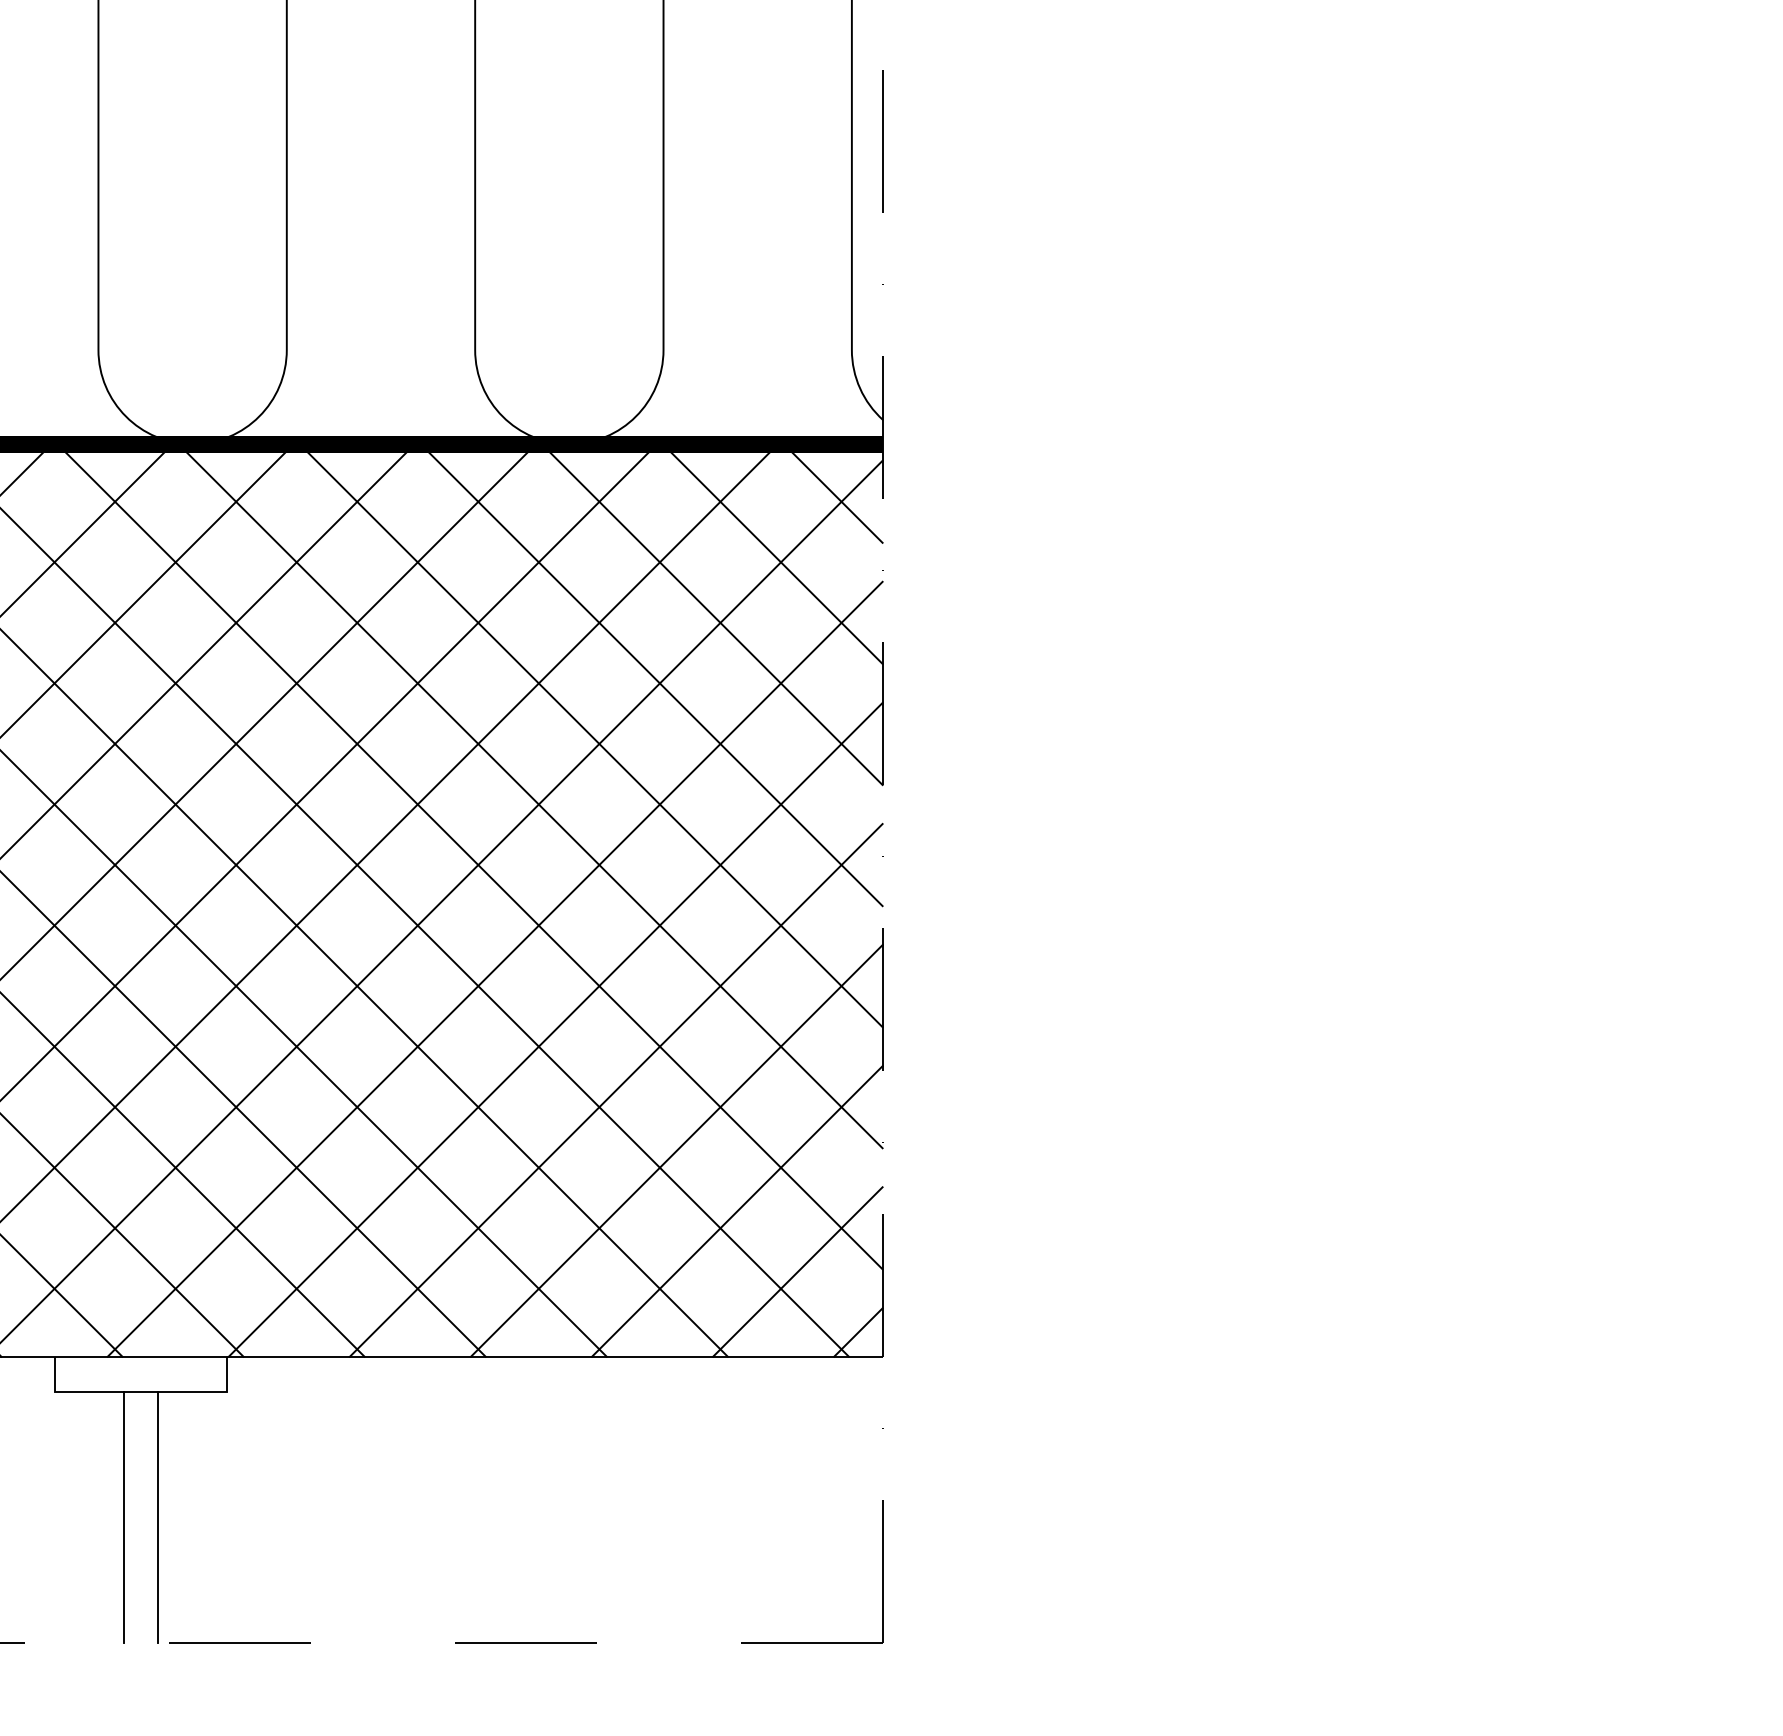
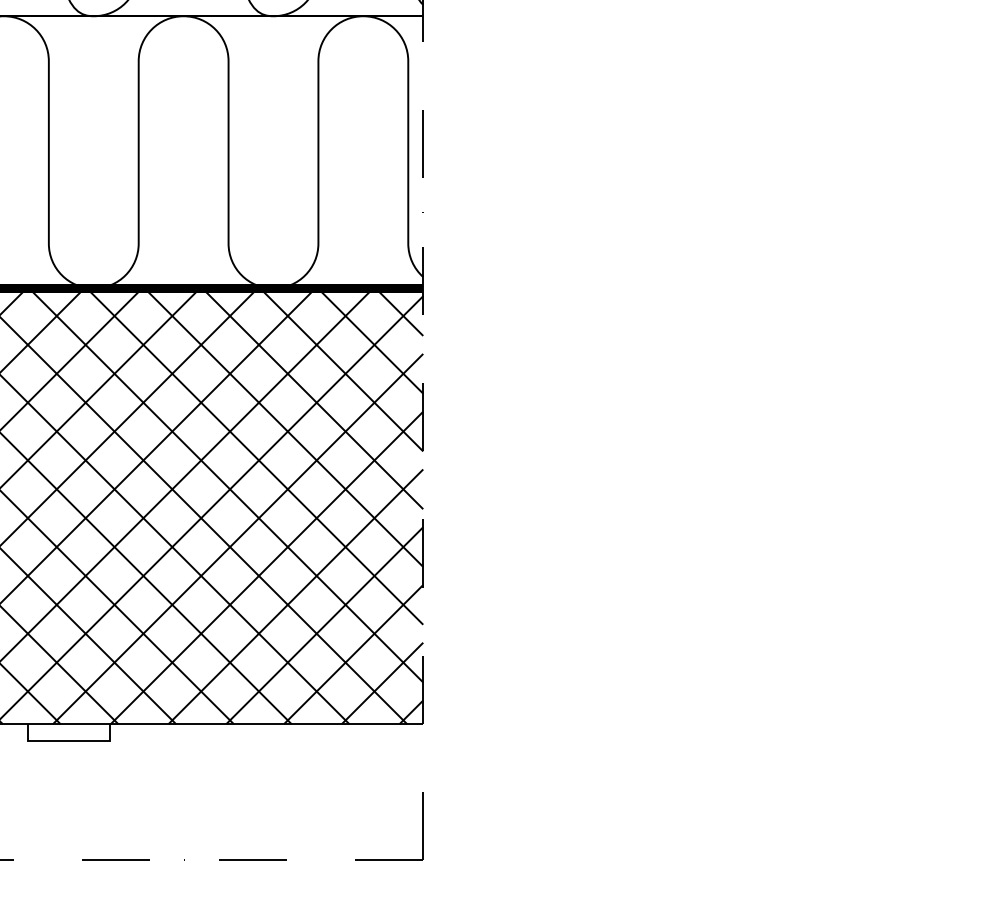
line: (122, 1517) -> (60, 800), removed
line: (158, 1517) -> (77, 800), removed

